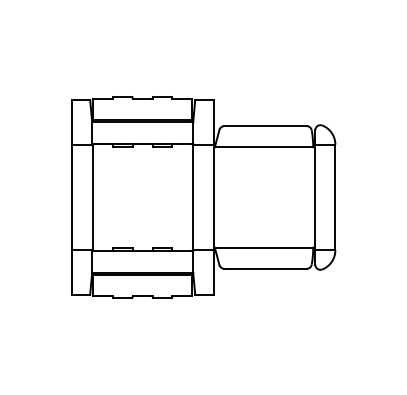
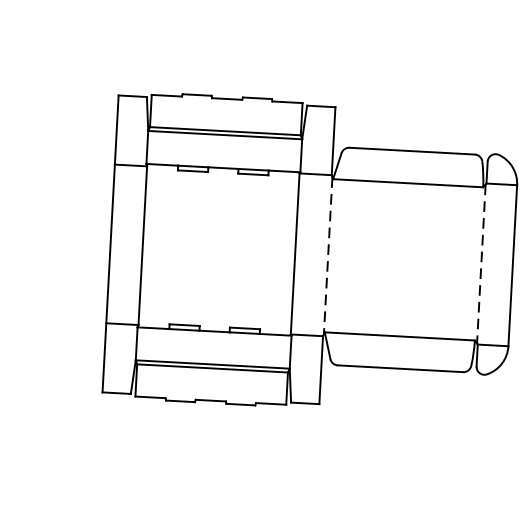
line: (214, 197) -> (328, 255), solid -> dashed
line: (314, 197) -> (480, 264), solid -> dashed

